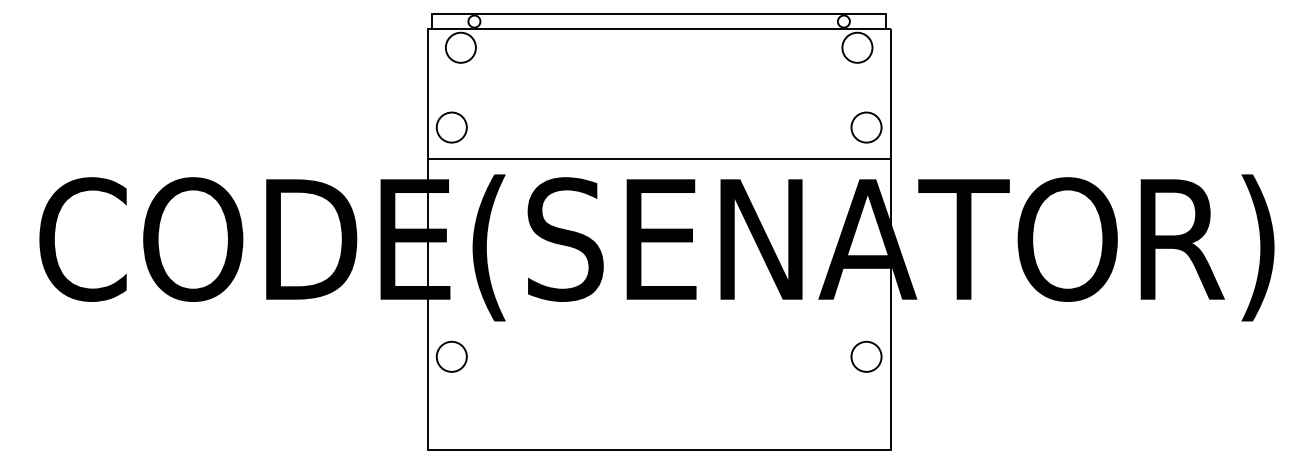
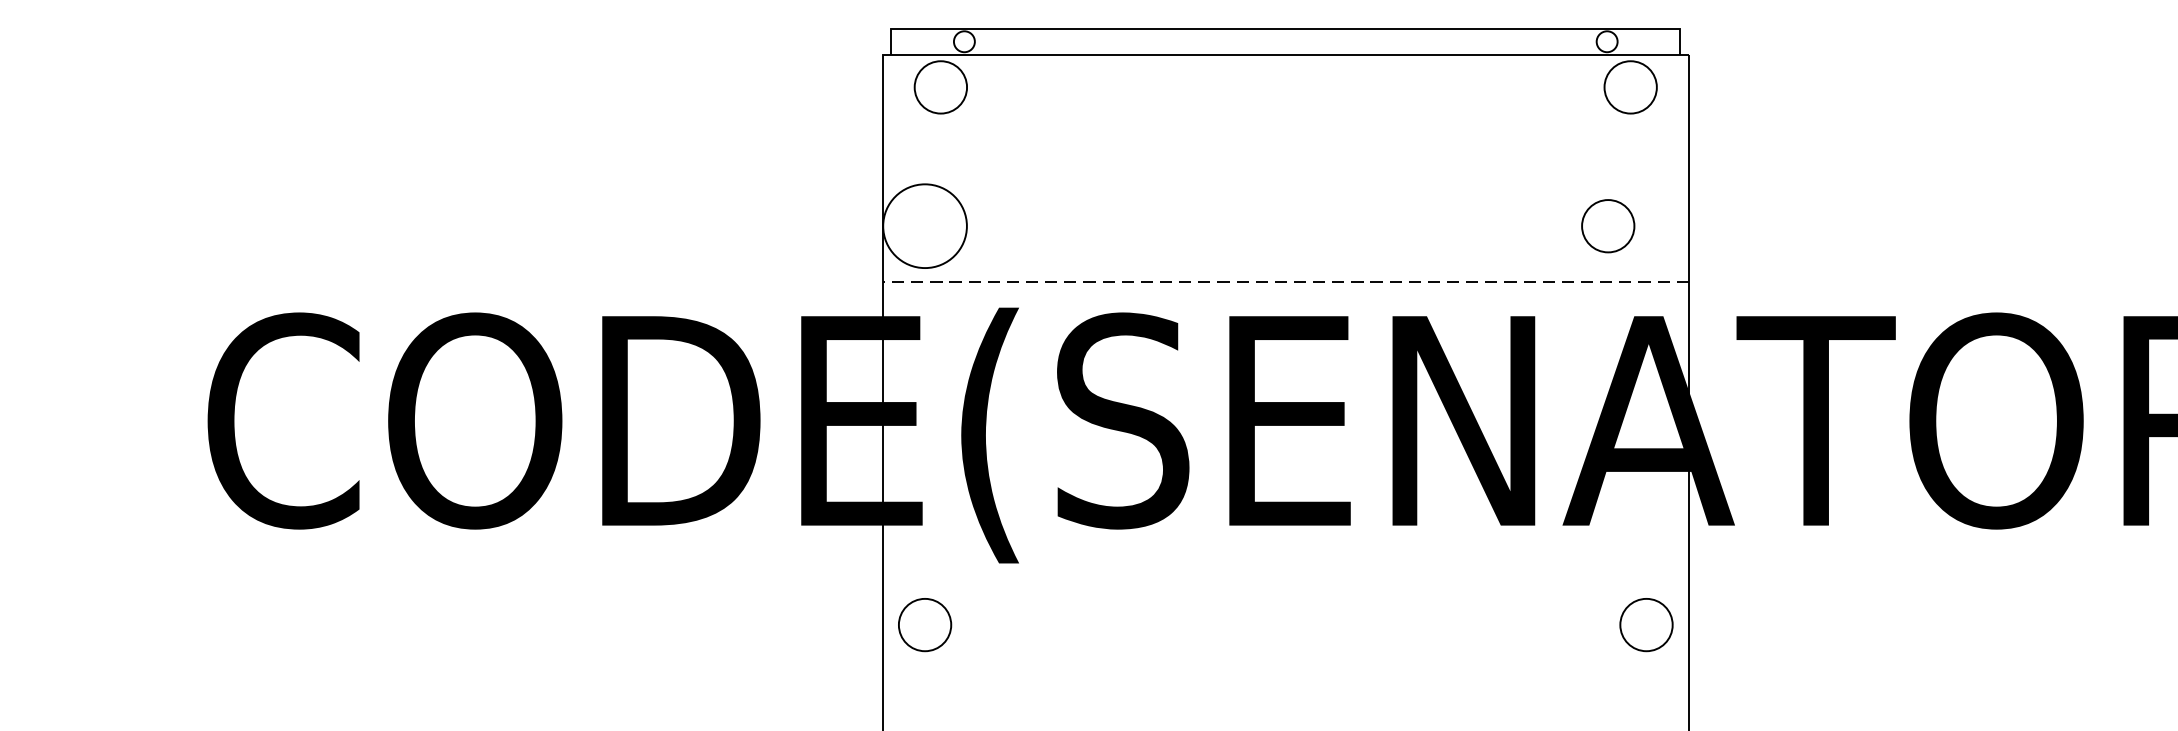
circle: (451, 127) -> (924, 226), size x1.6
circle: (866, 127) -> (1608, 226), moved
line: (659, 159) -> (1286, 281), solid -> dashed

